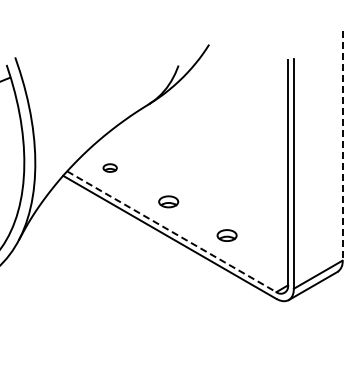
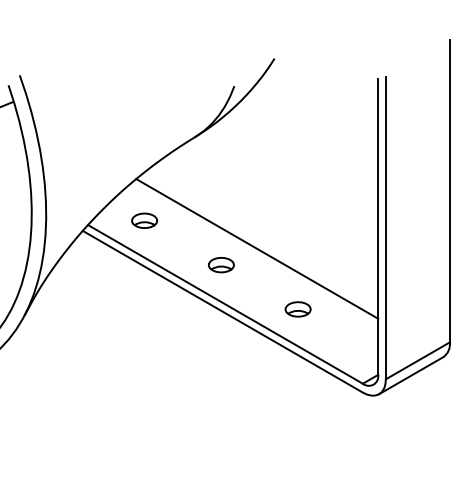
line: (342, 146) -> (449, 192), dashed -> solid
part: (109, 167) -> (143, 219), size x1.43
line: (195, 189) -> (256, 248), added
line: (171, 231) -> (225, 304), dashed -> solid

